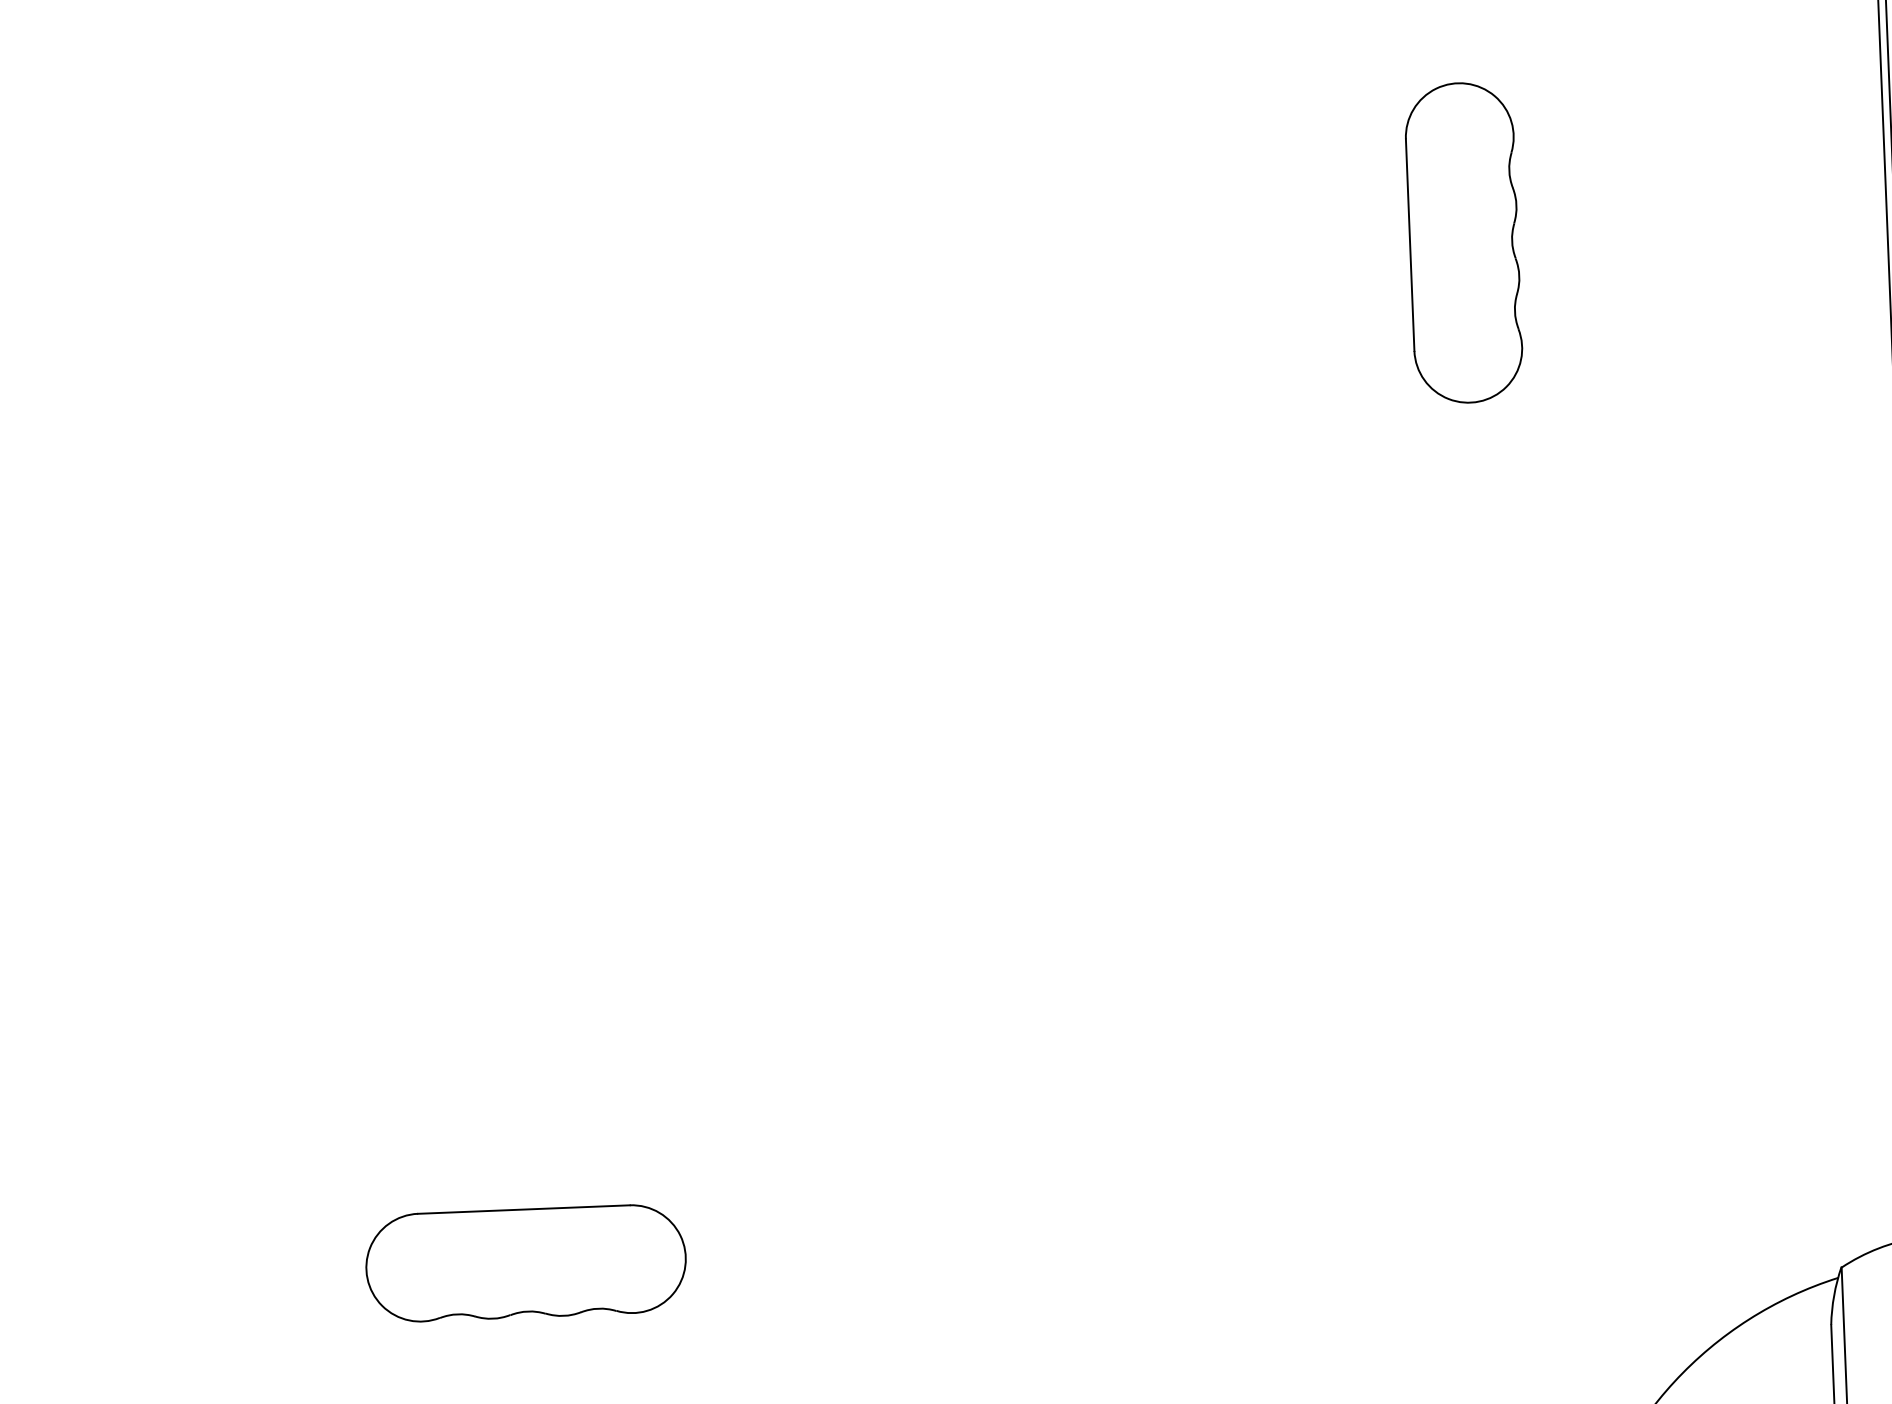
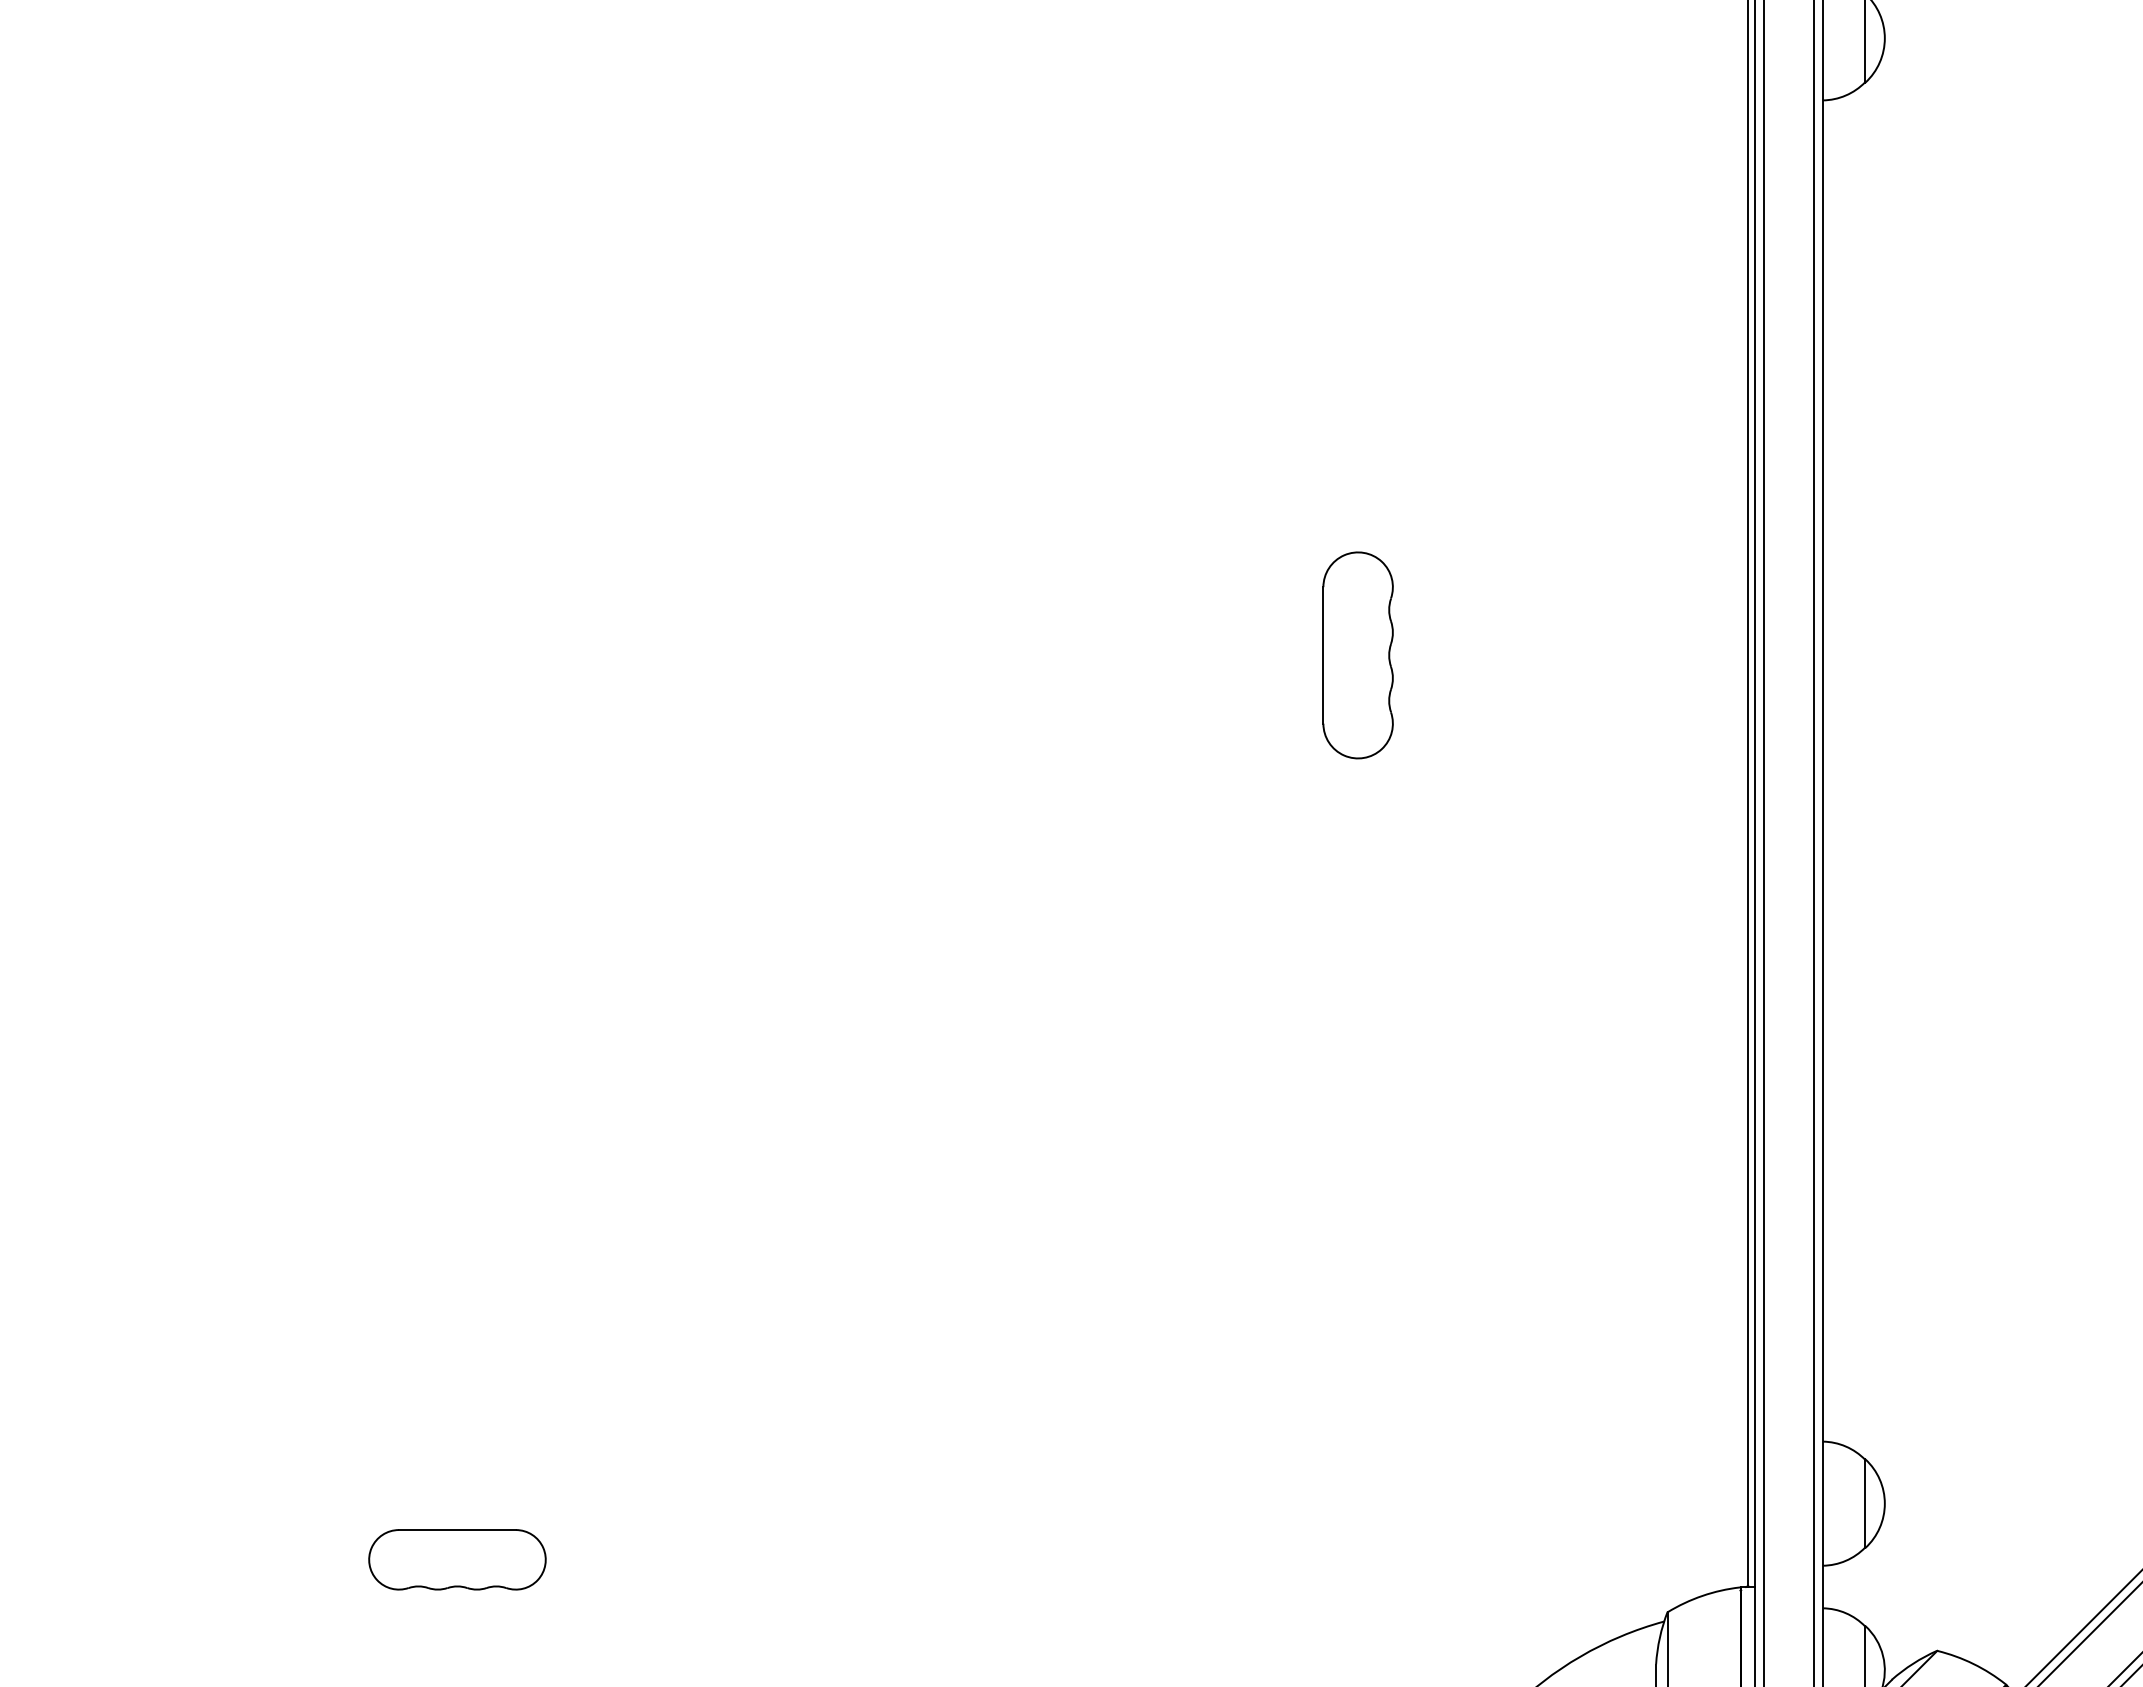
part: (1463, 243) -> (1357, 655), size x0.7
part: (526, 1263) -> (457, 1559), size x0.6

